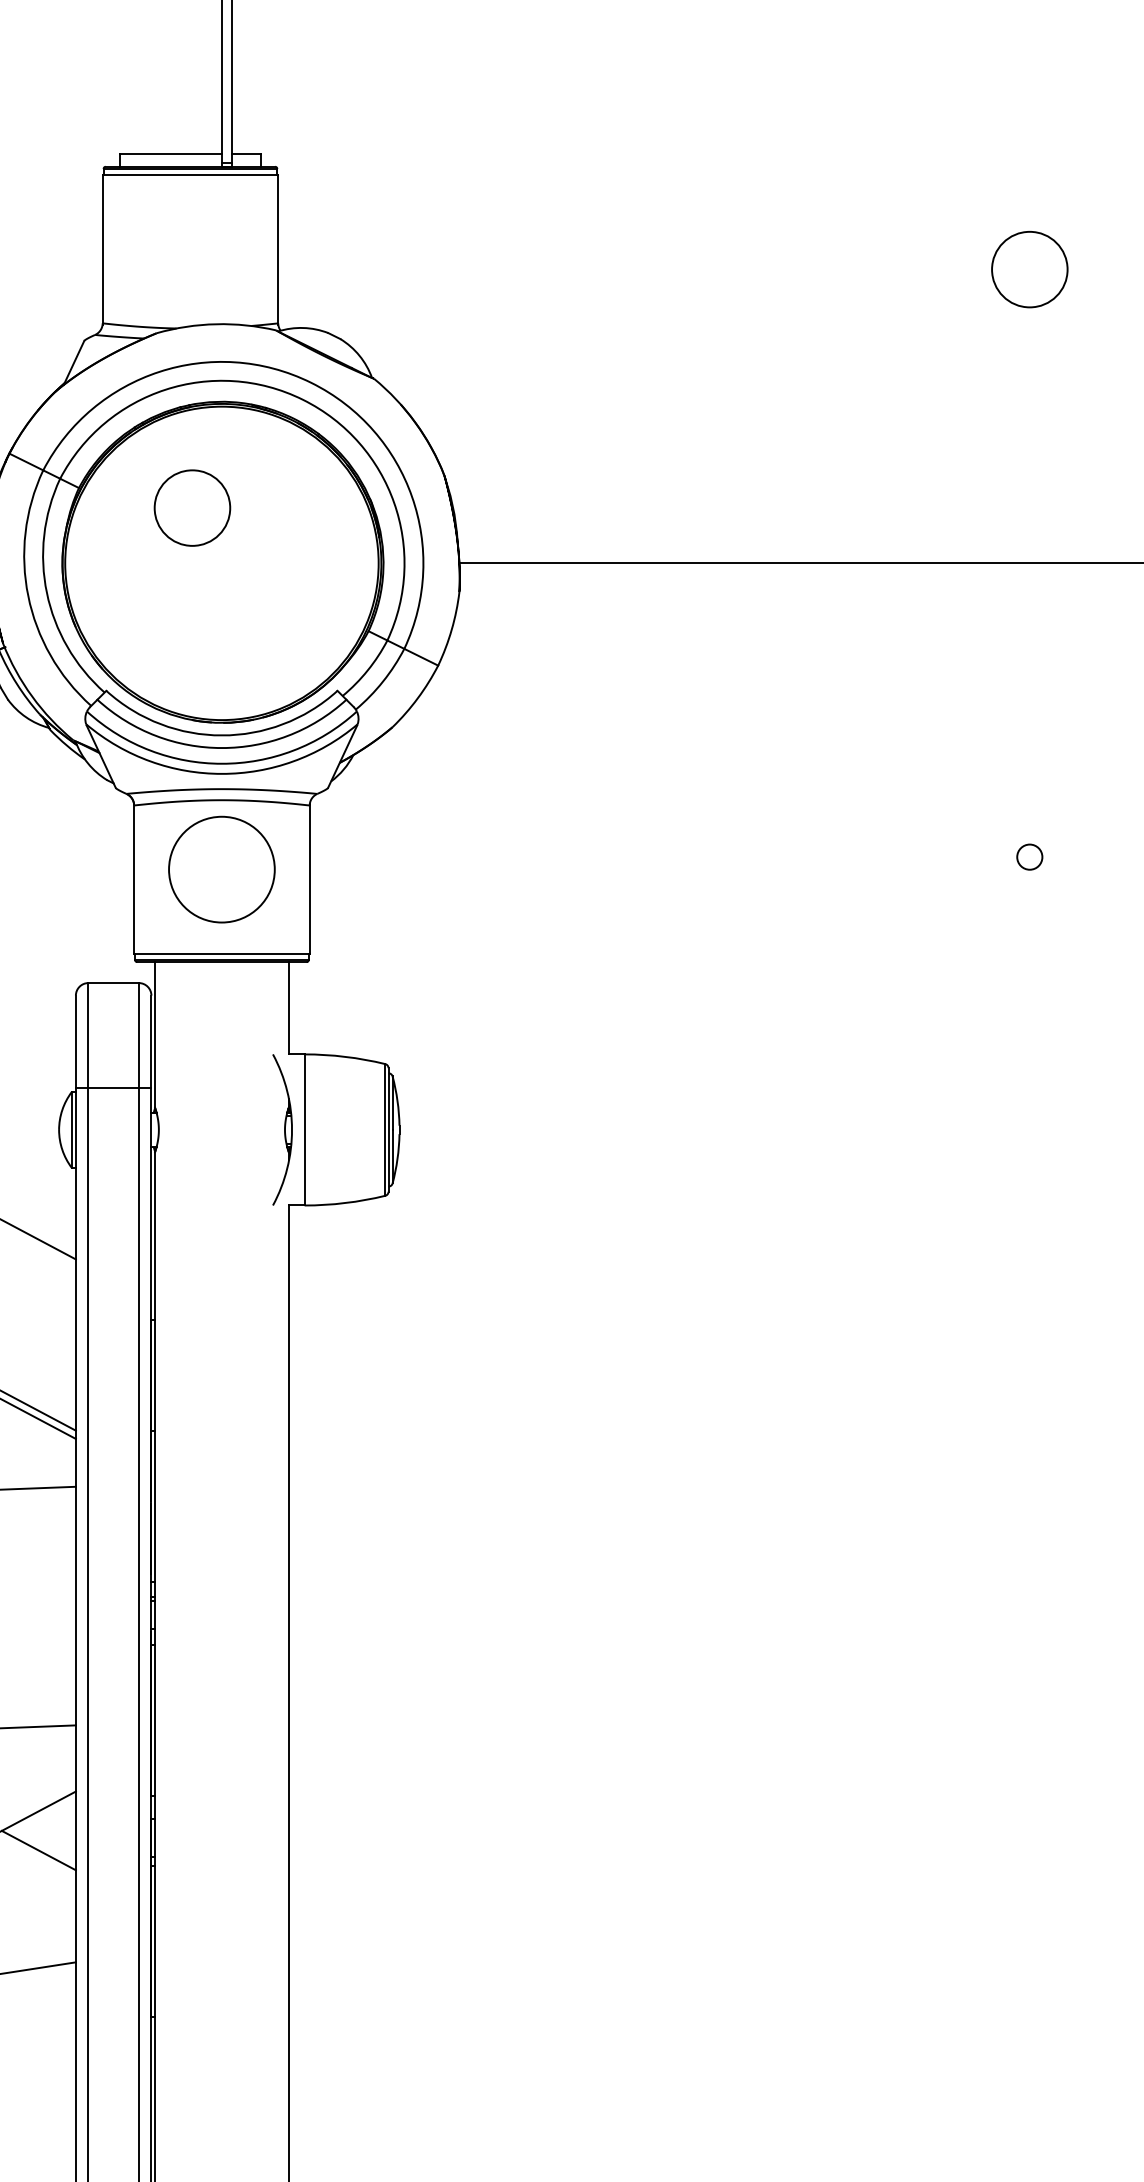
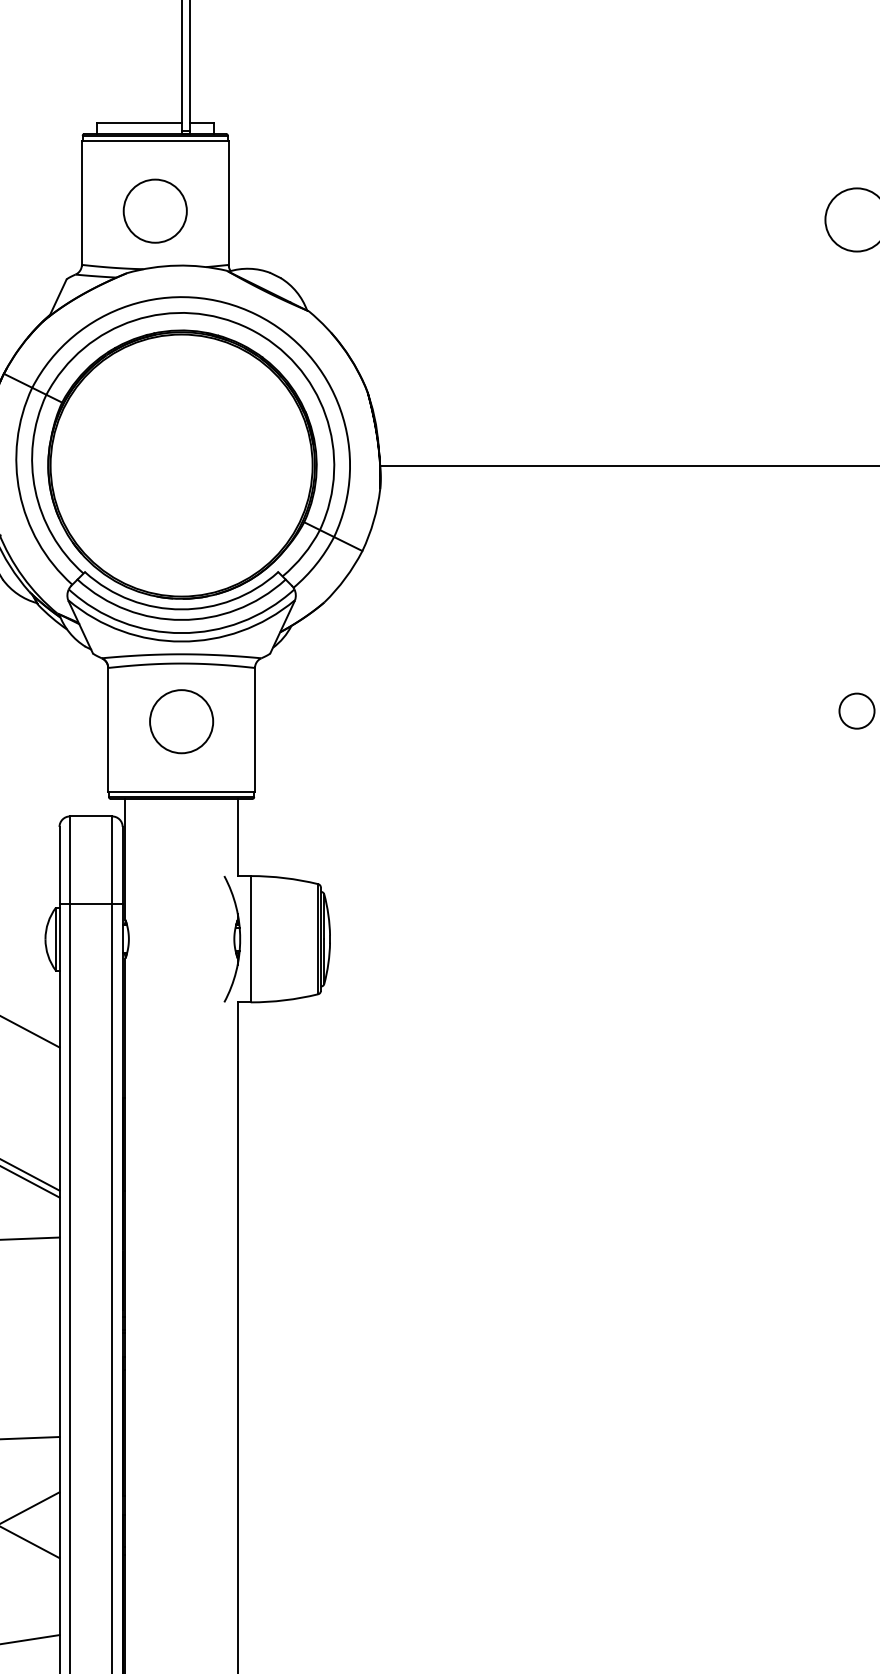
circle: (192, 507) -> (155, 210), moved
circle: (1029, 857) -> (856, 711), size x1.67
circle: (221, 869) -> (181, 721), size x0.71

